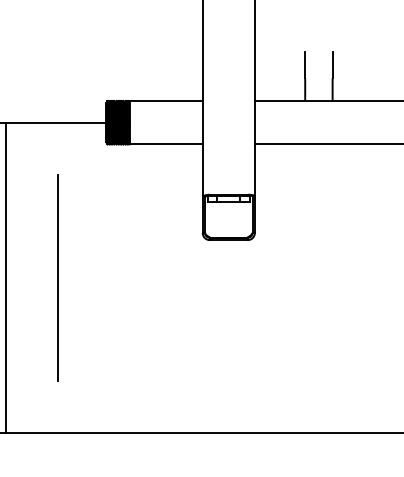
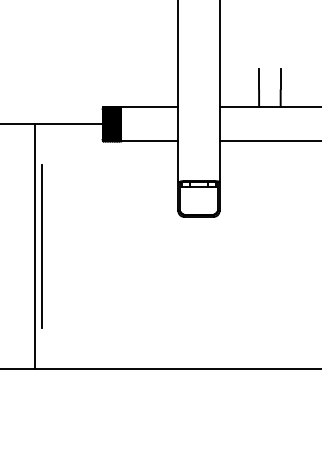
line: (5, 277) -> (34, 246), moved
line: (57, 277) -> (41, 246), moved

